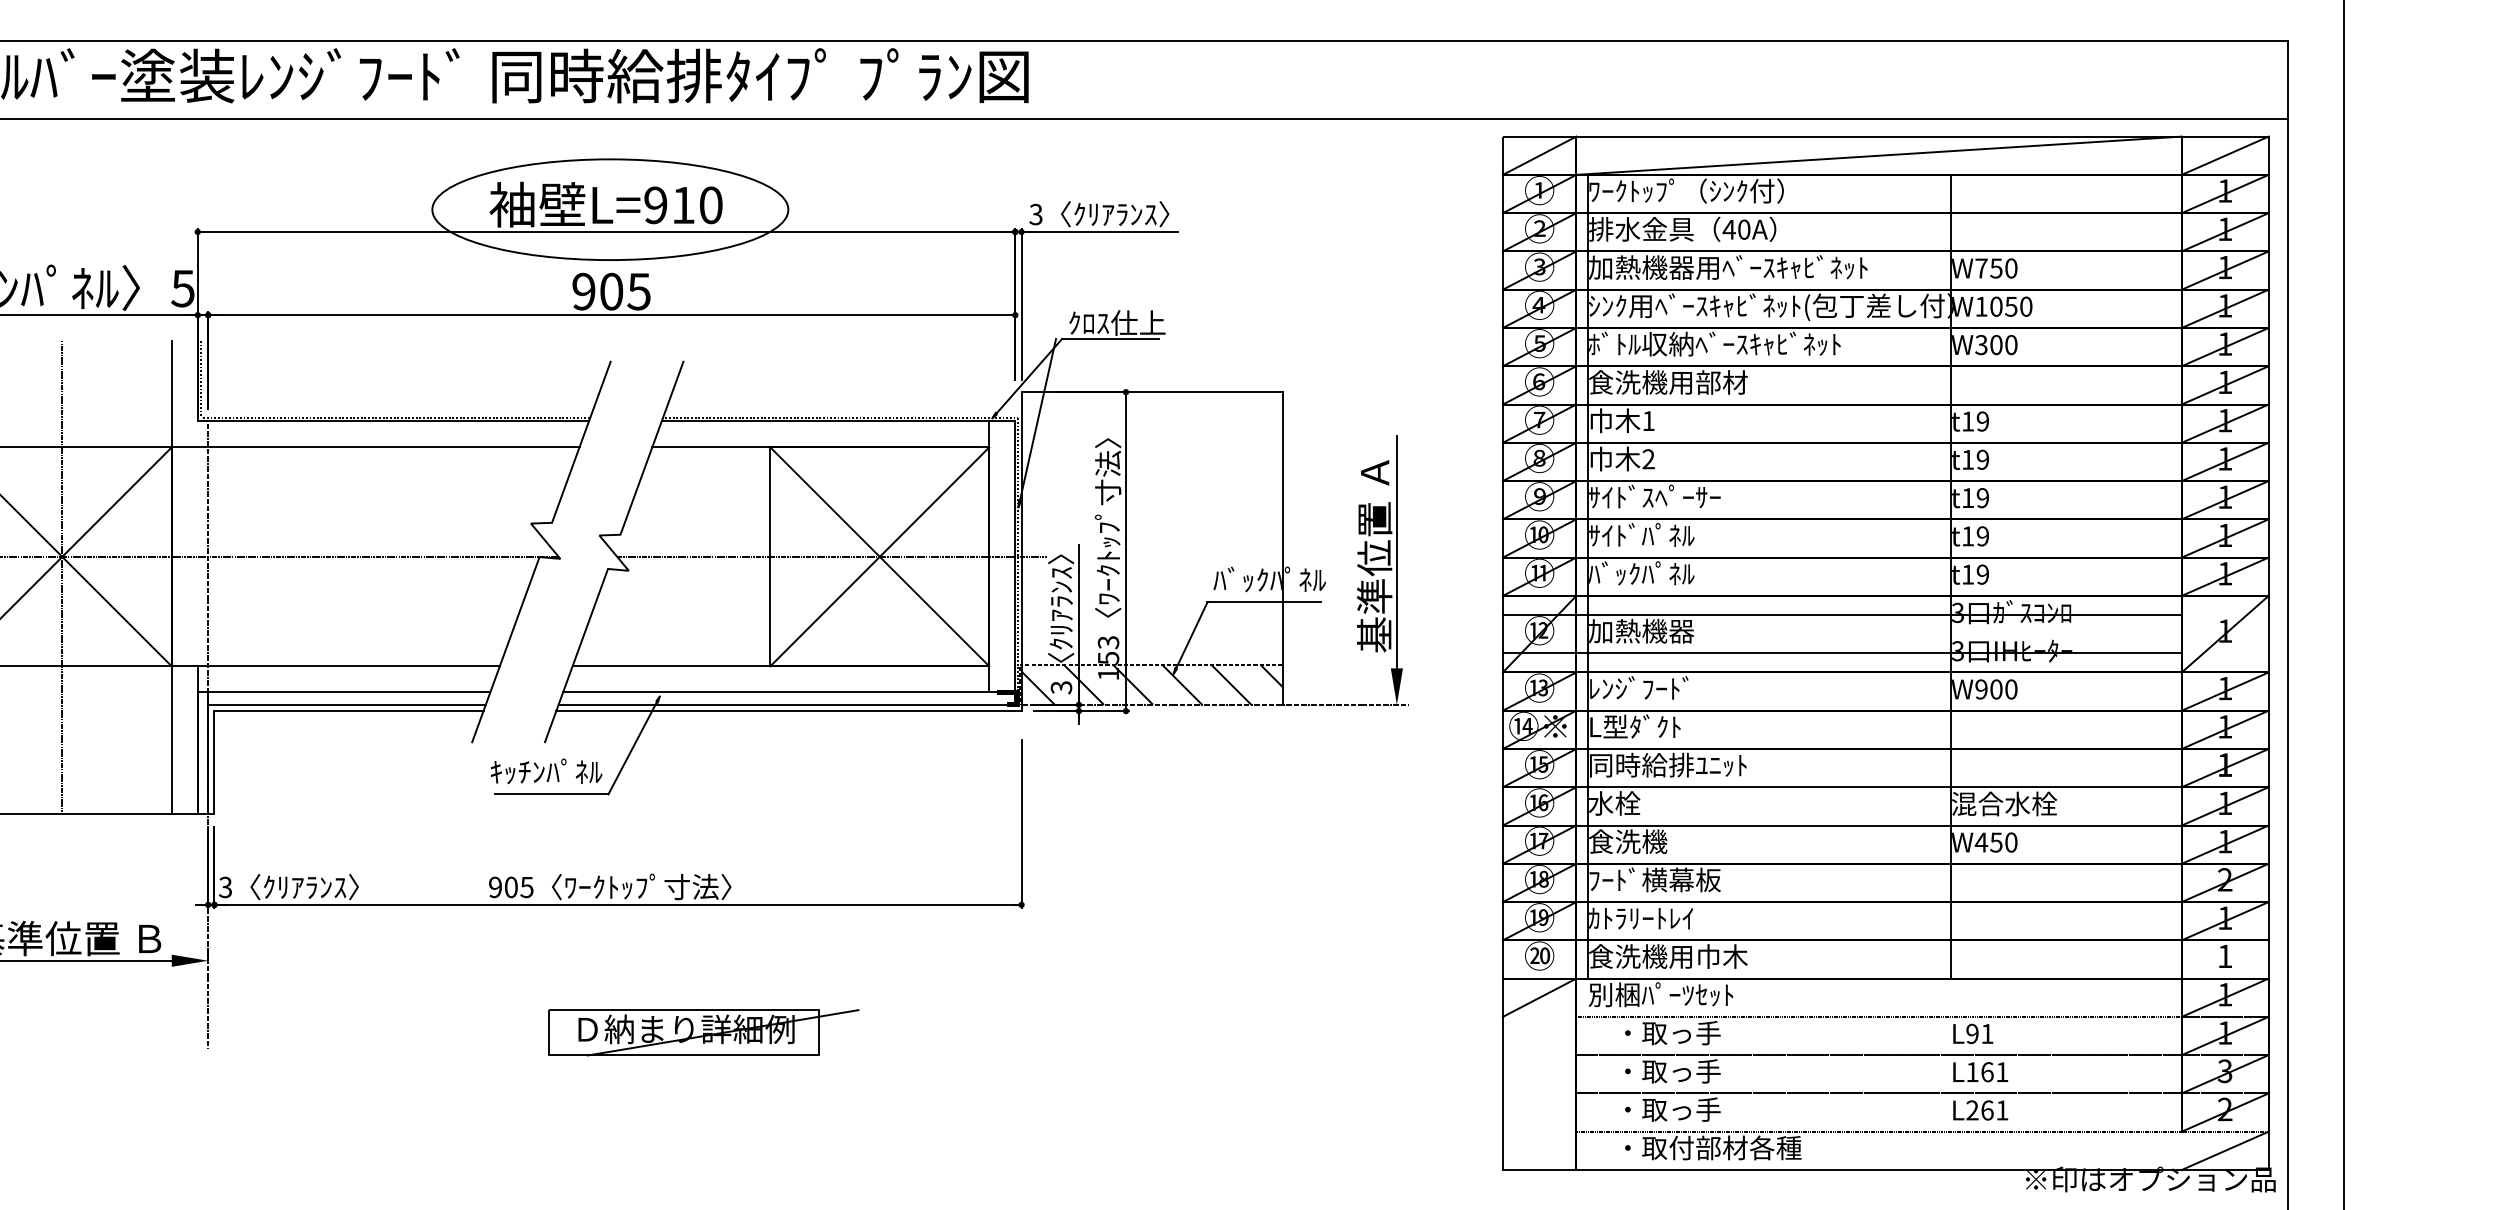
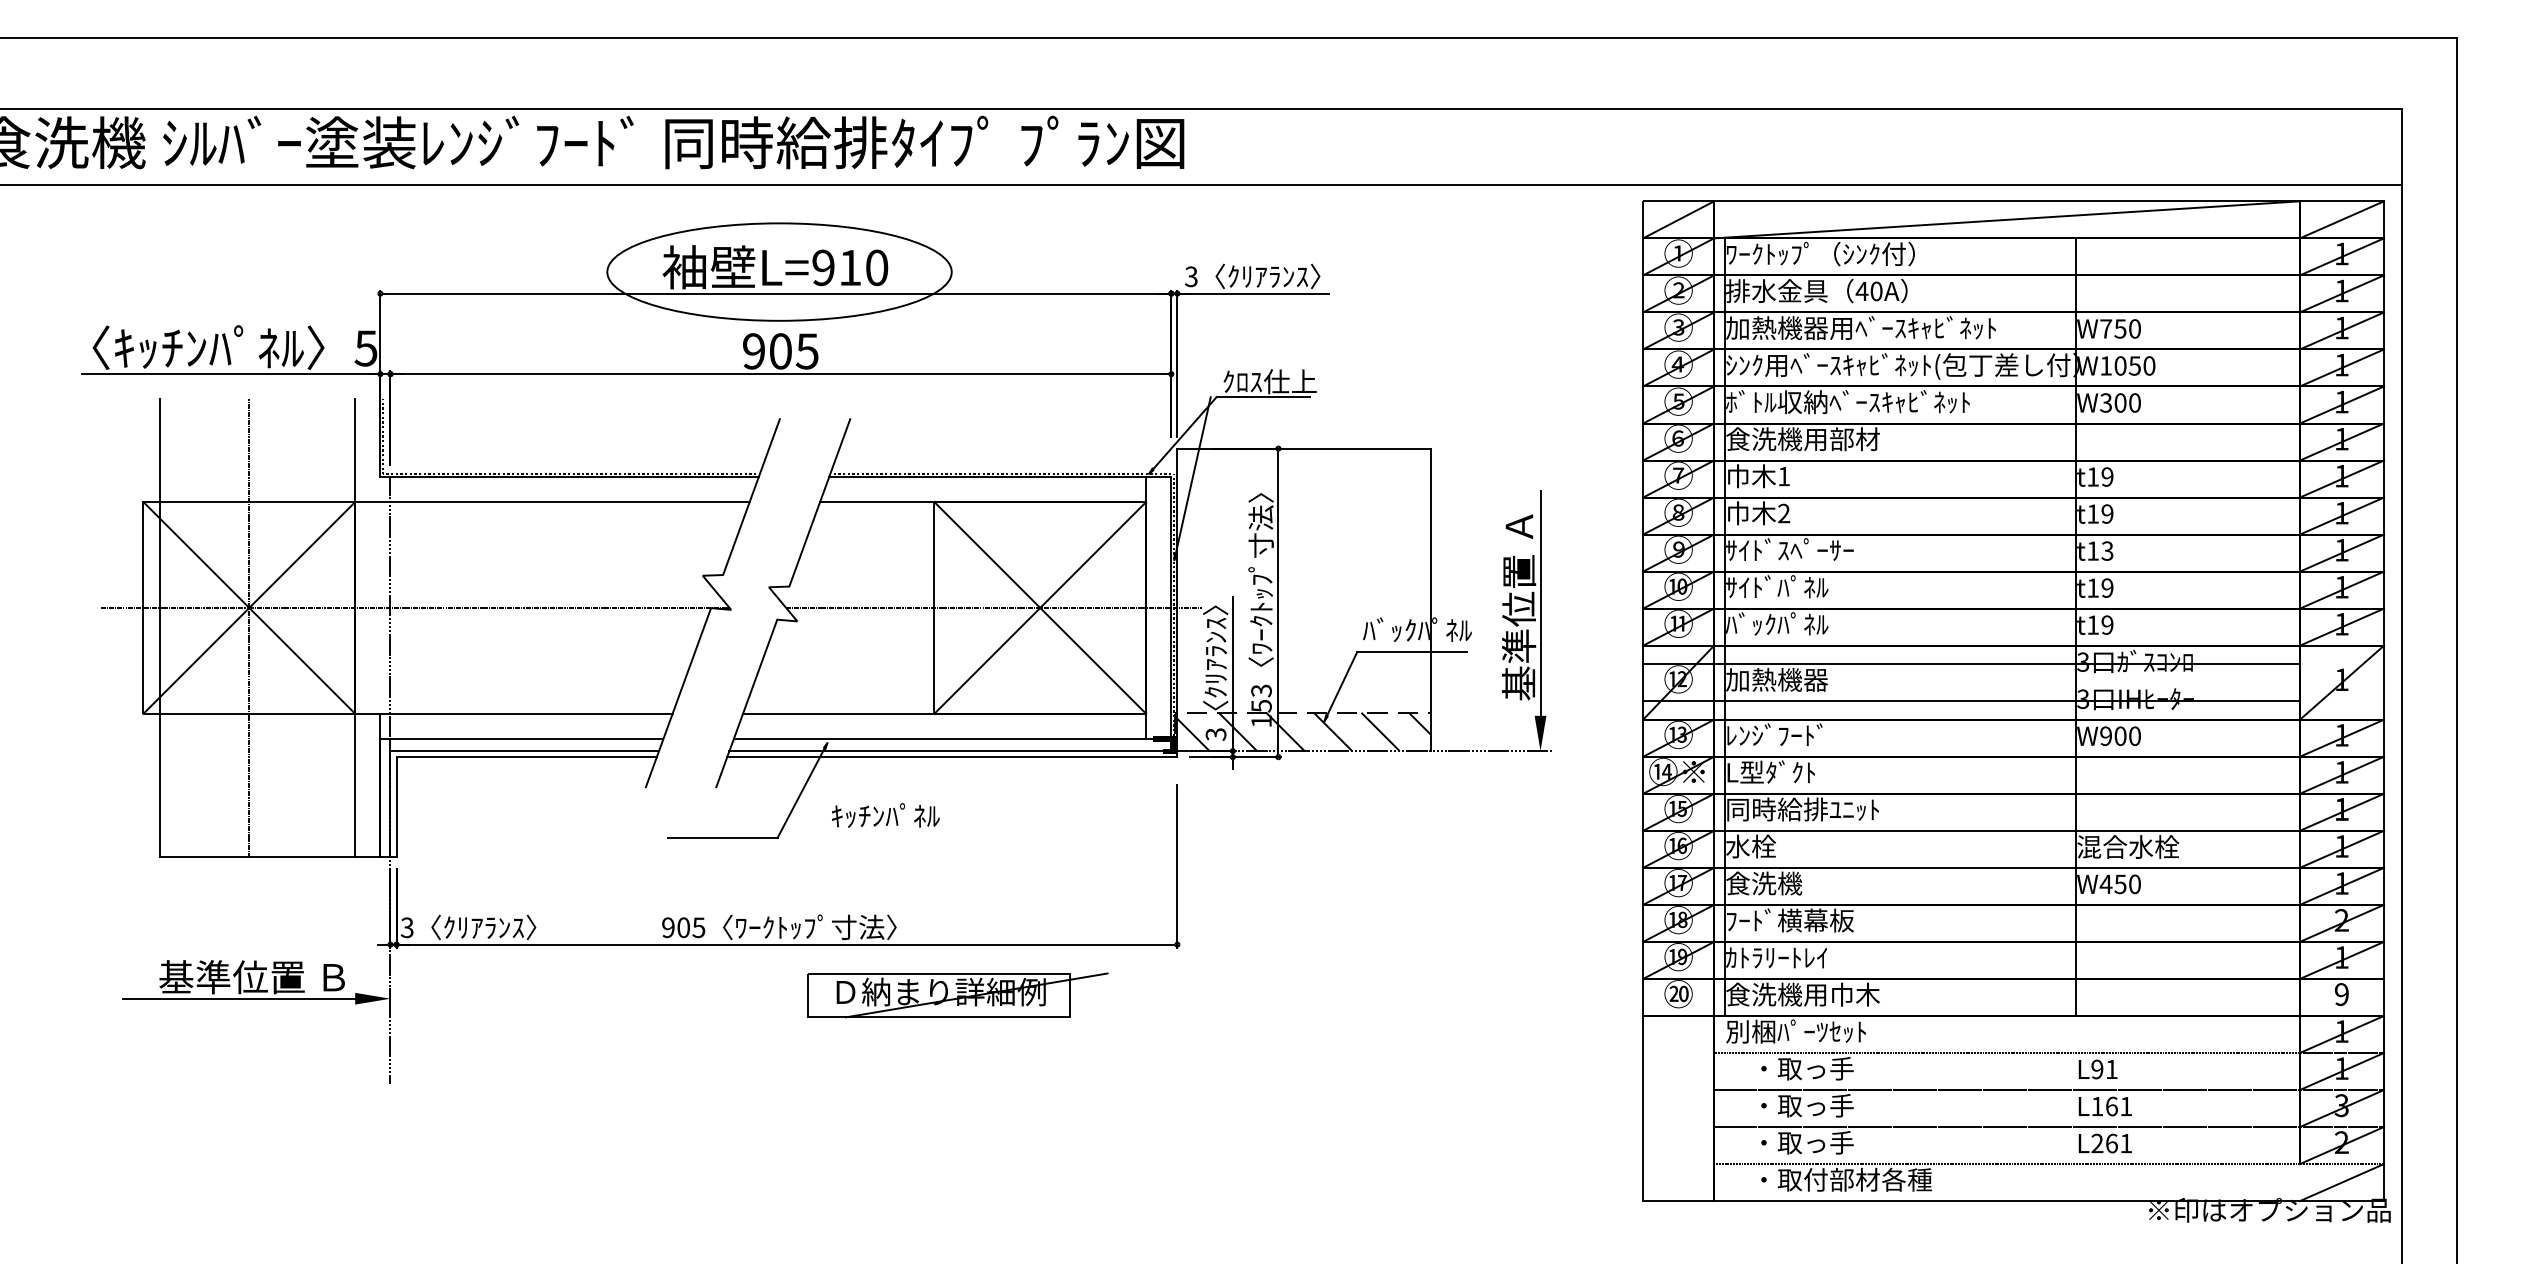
text: (1982, 497) -> (2107, 550), t19 -> t13
text: (546, 771) -> (885, 815), moved
text: (2224, 956) -> (2341, 994), 1 -> 9
line: (1539, 997) -> (1678, 1034), removed
part: (703, 1032) -> (957, 995), moved

